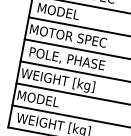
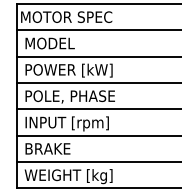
text: (68, 36) -> (66, 70), MOTOR SPEC -> POWER [kW]
text: (58, 80) -> (64, 123), WEIGHT [kg] -> INPUT [rpm]
text: (38, 98) -> (45, 148), MODEL -> BRAKE

